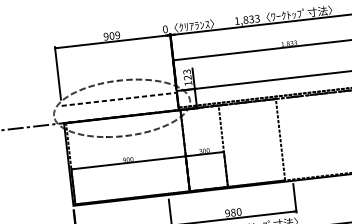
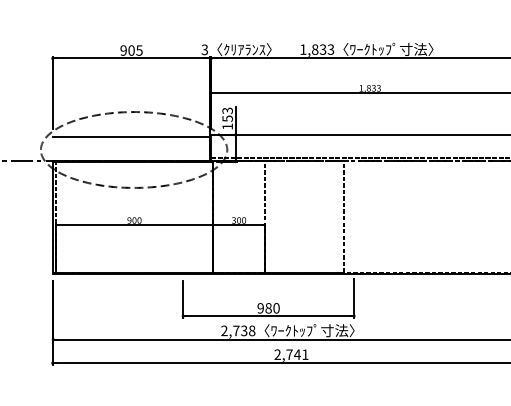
text: (165, 29) -> (204, 49), 0 -> 3
text: (117, 35) -> (139, 50), 909 -> 905
text: (187, 77) -> (227, 118), 123 -> 153
line: (119, 99) -> (131, 137), dashed -> solid

